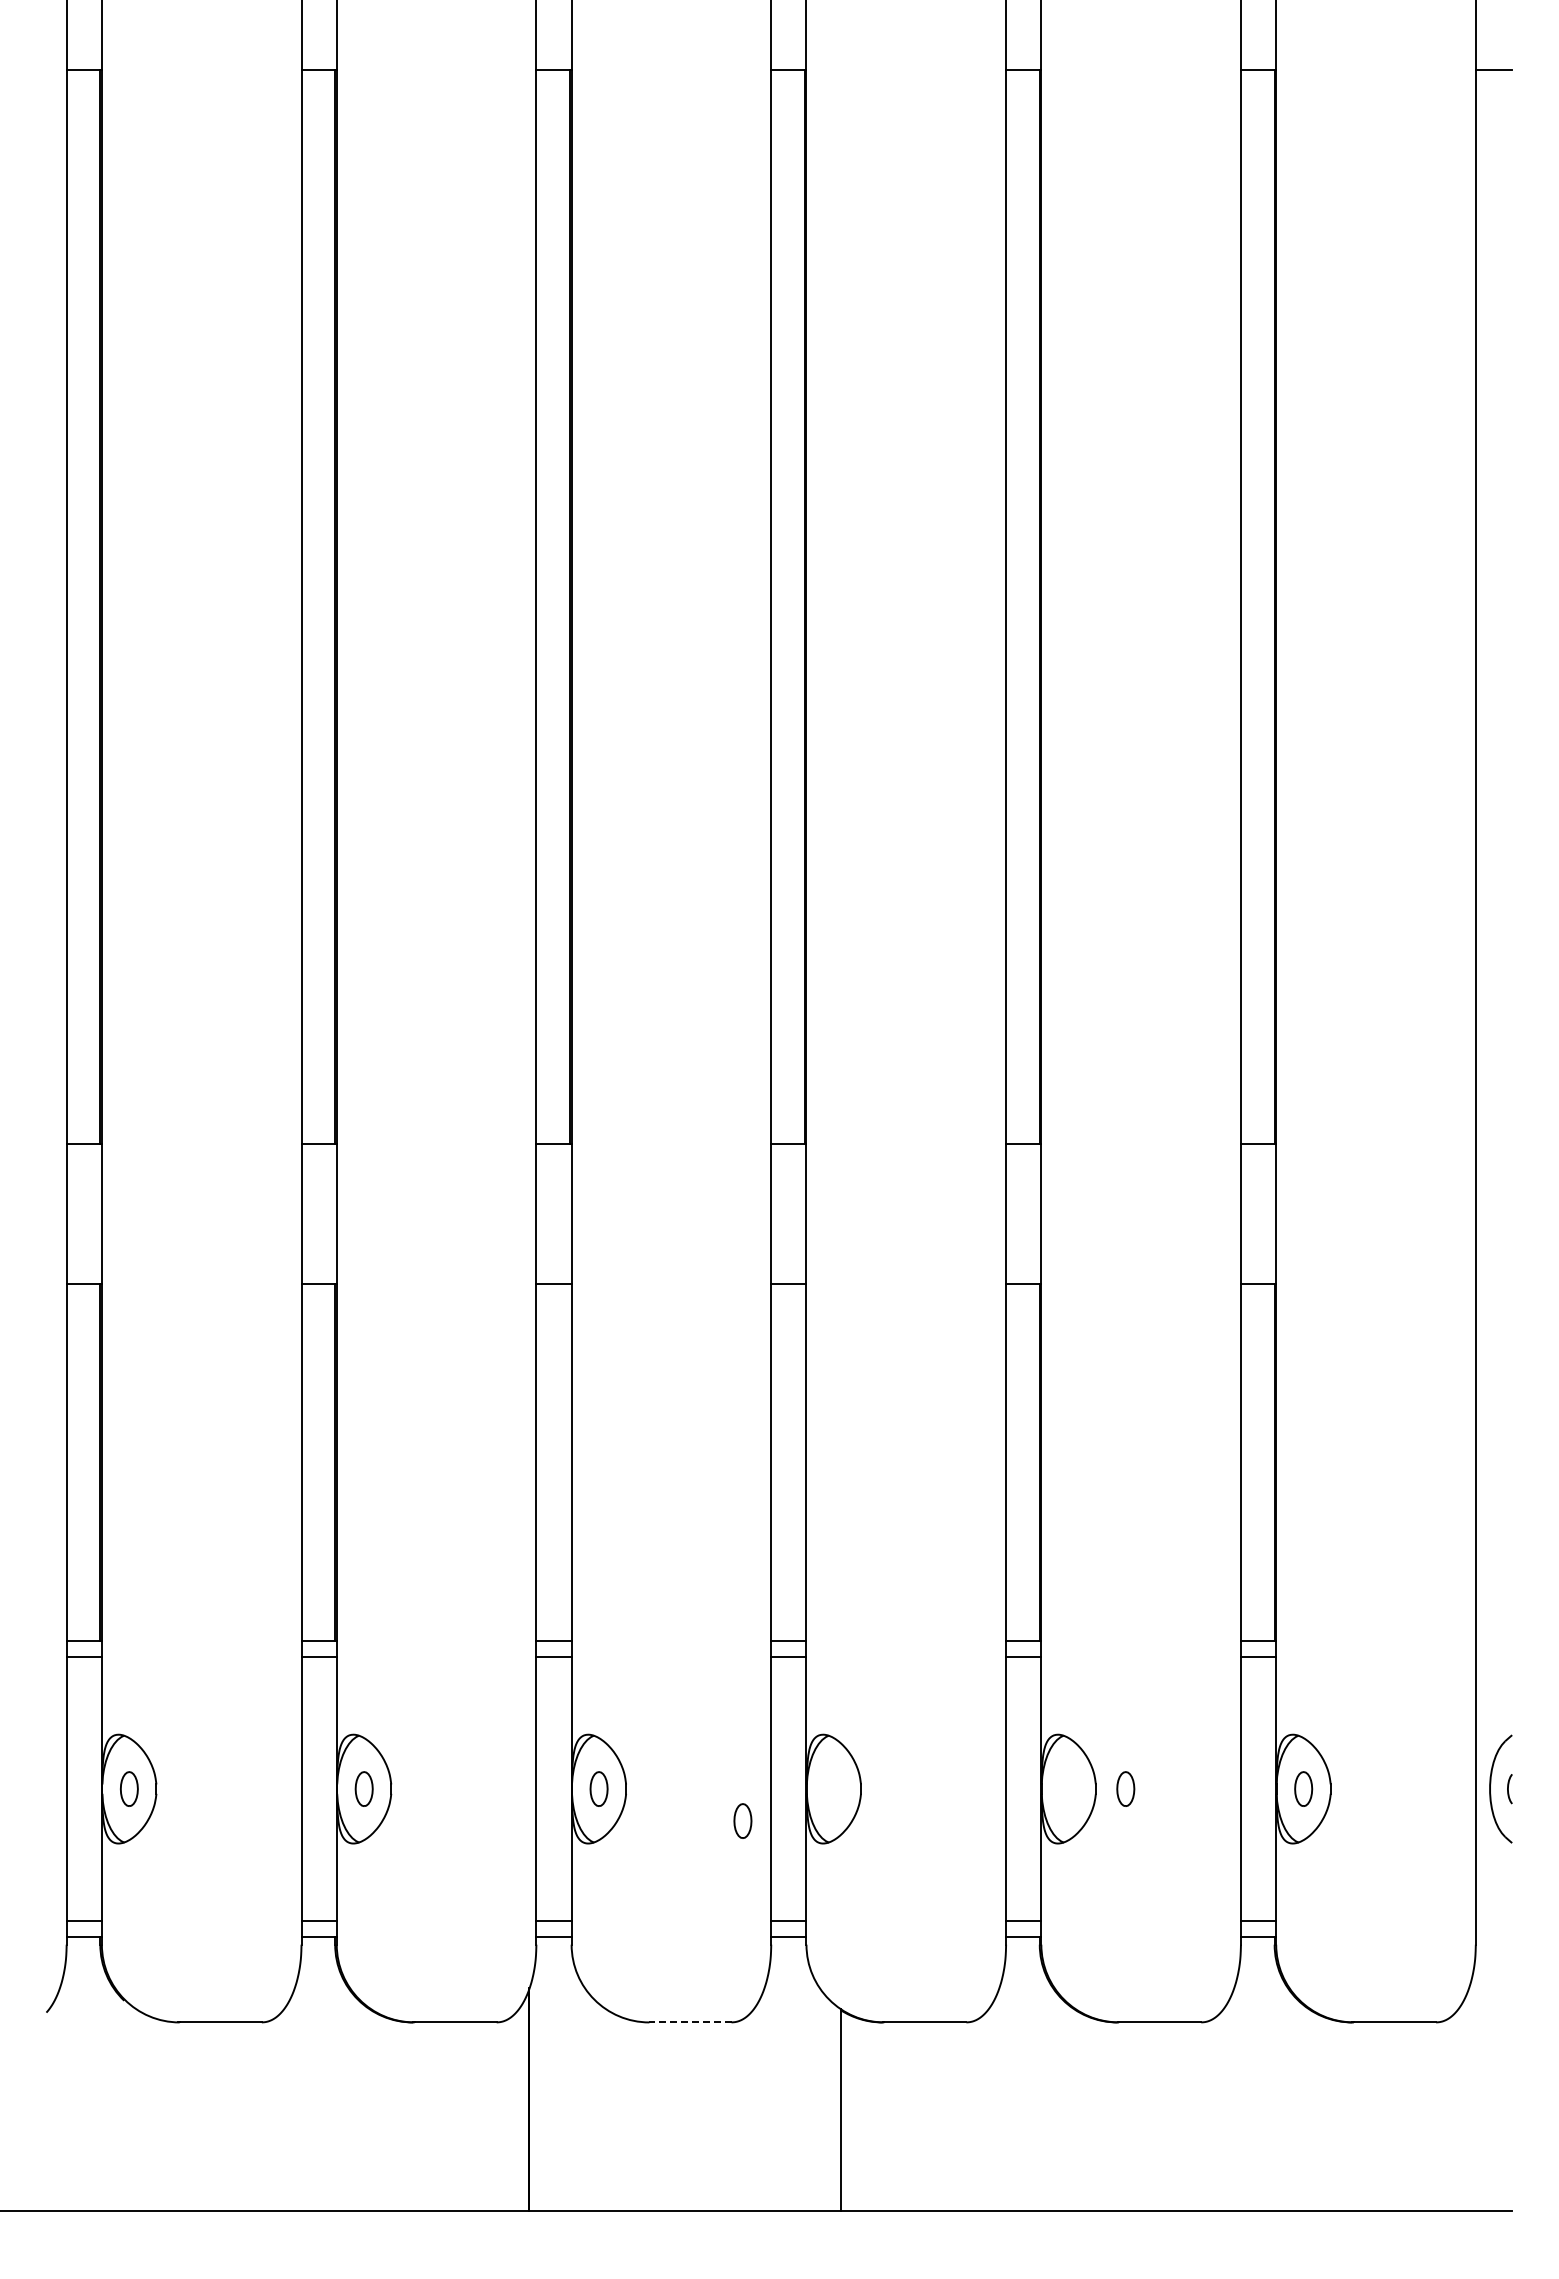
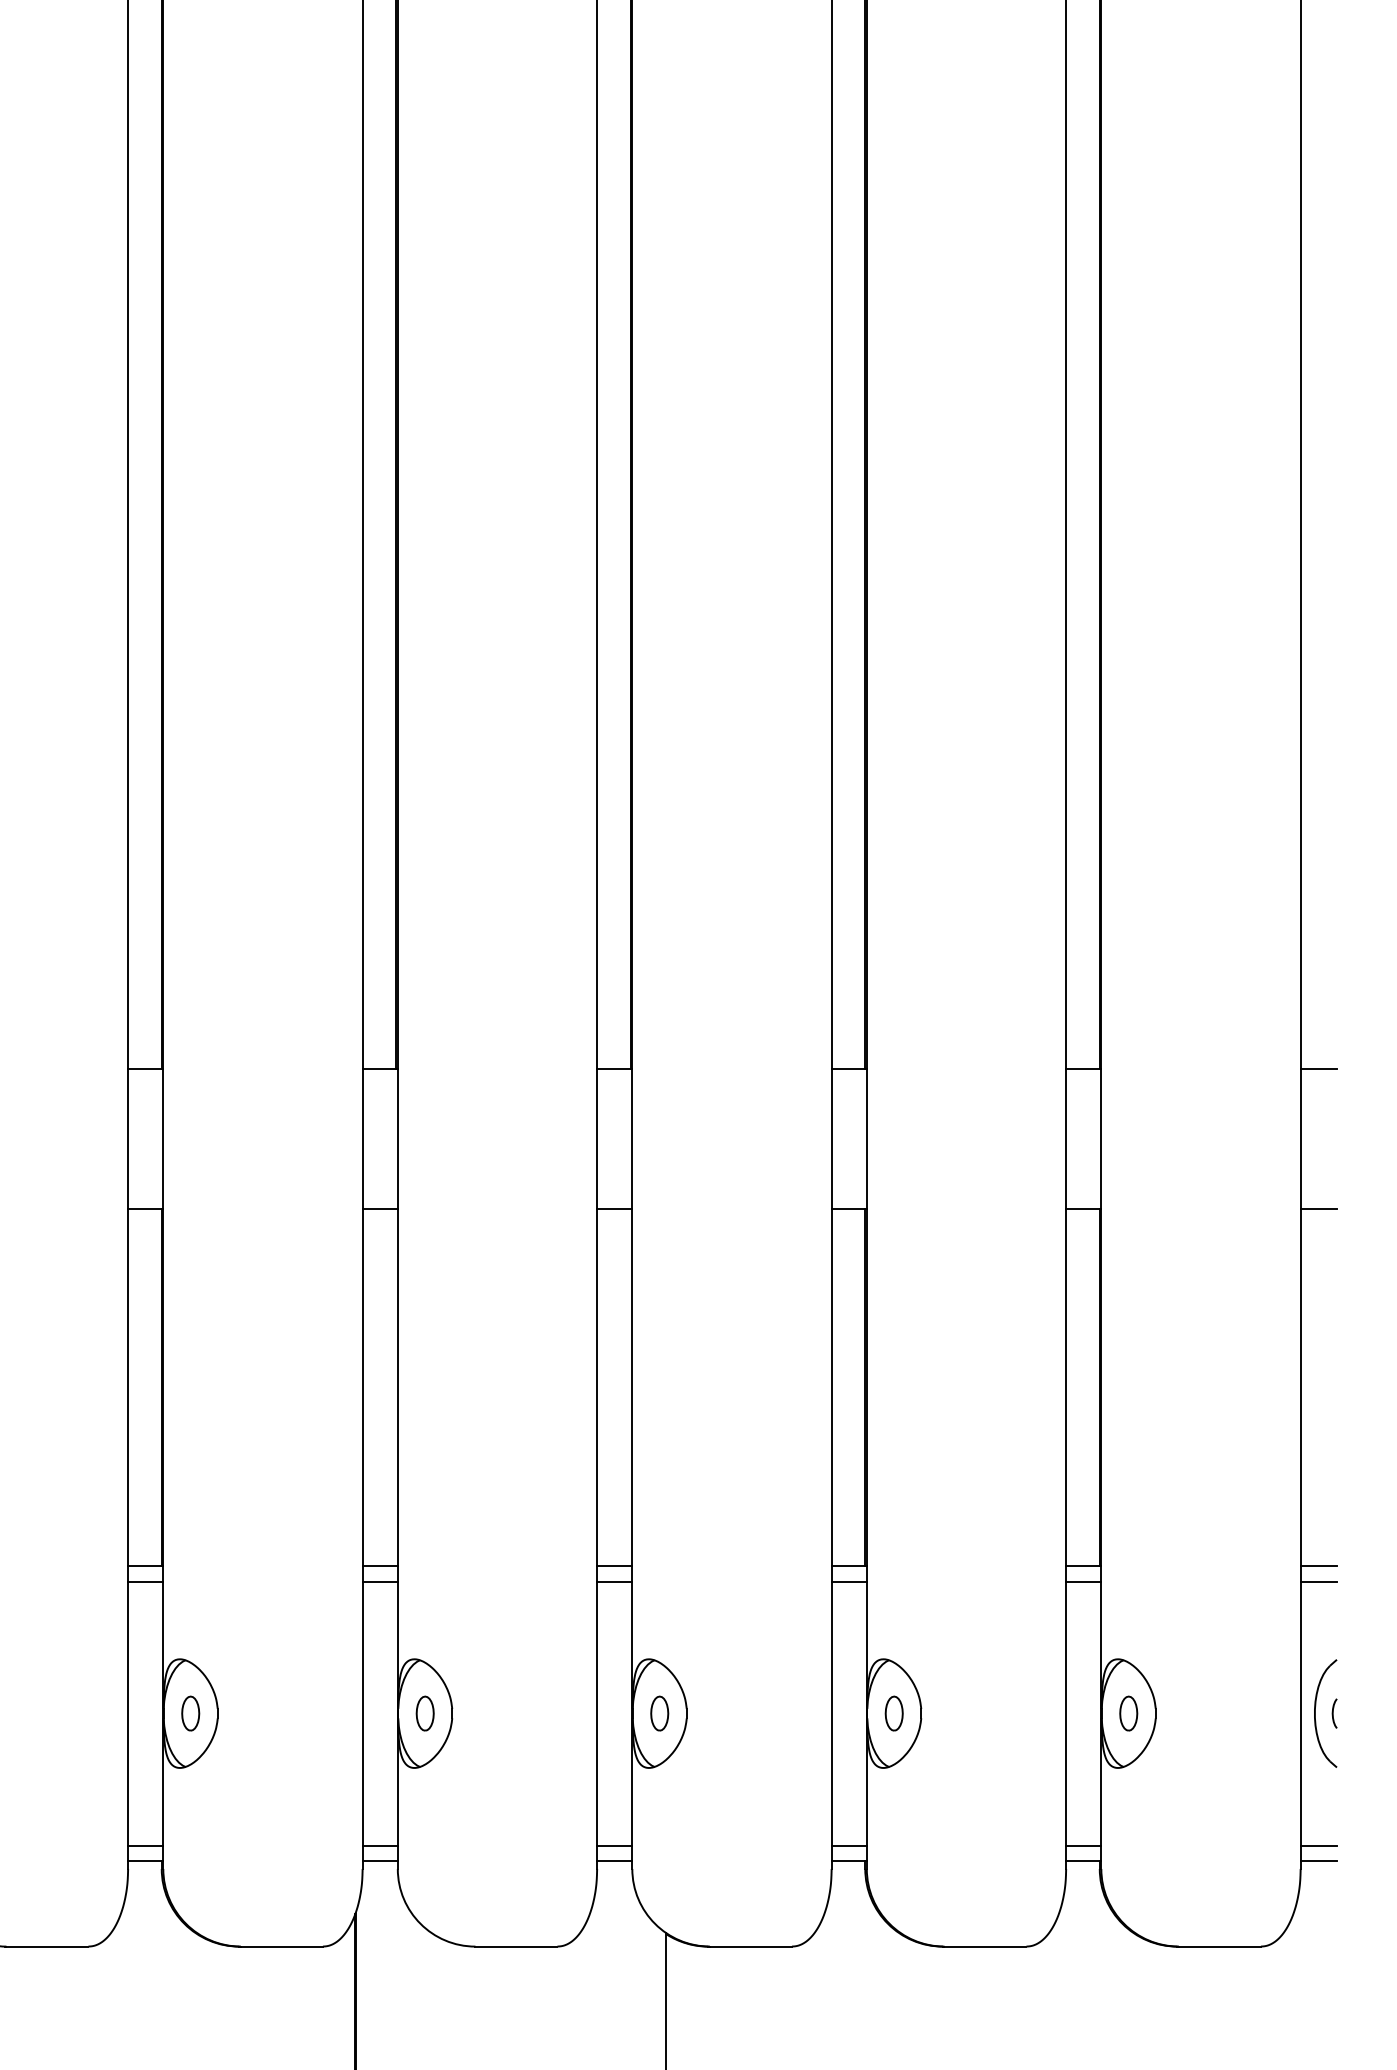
line: (1493, 1143) -> (1318, 1068), added
line: (1493, 1283) -> (1318, 1208), added
line: (1493, 1641) -> (1318, 1566), added
line: (1493, 1656) -> (1318, 1581), added
part: (1125, 1788) -> (893, 1713), moved
part: (742, 1820) -> (659, 1713), moved
line: (1493, 1921) -> (1318, 1845), added
line: (1493, 1936) -> (1318, 1860), added
line: (689, 2022) -> (515, 1946), dashed -> solid

